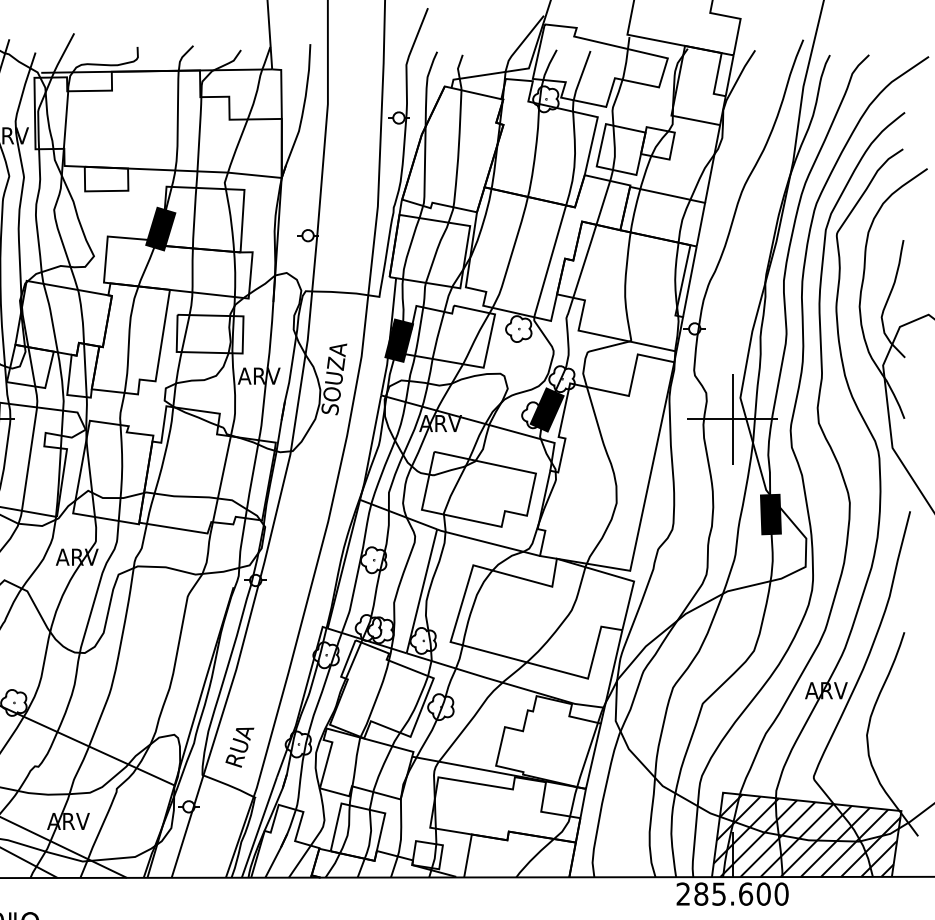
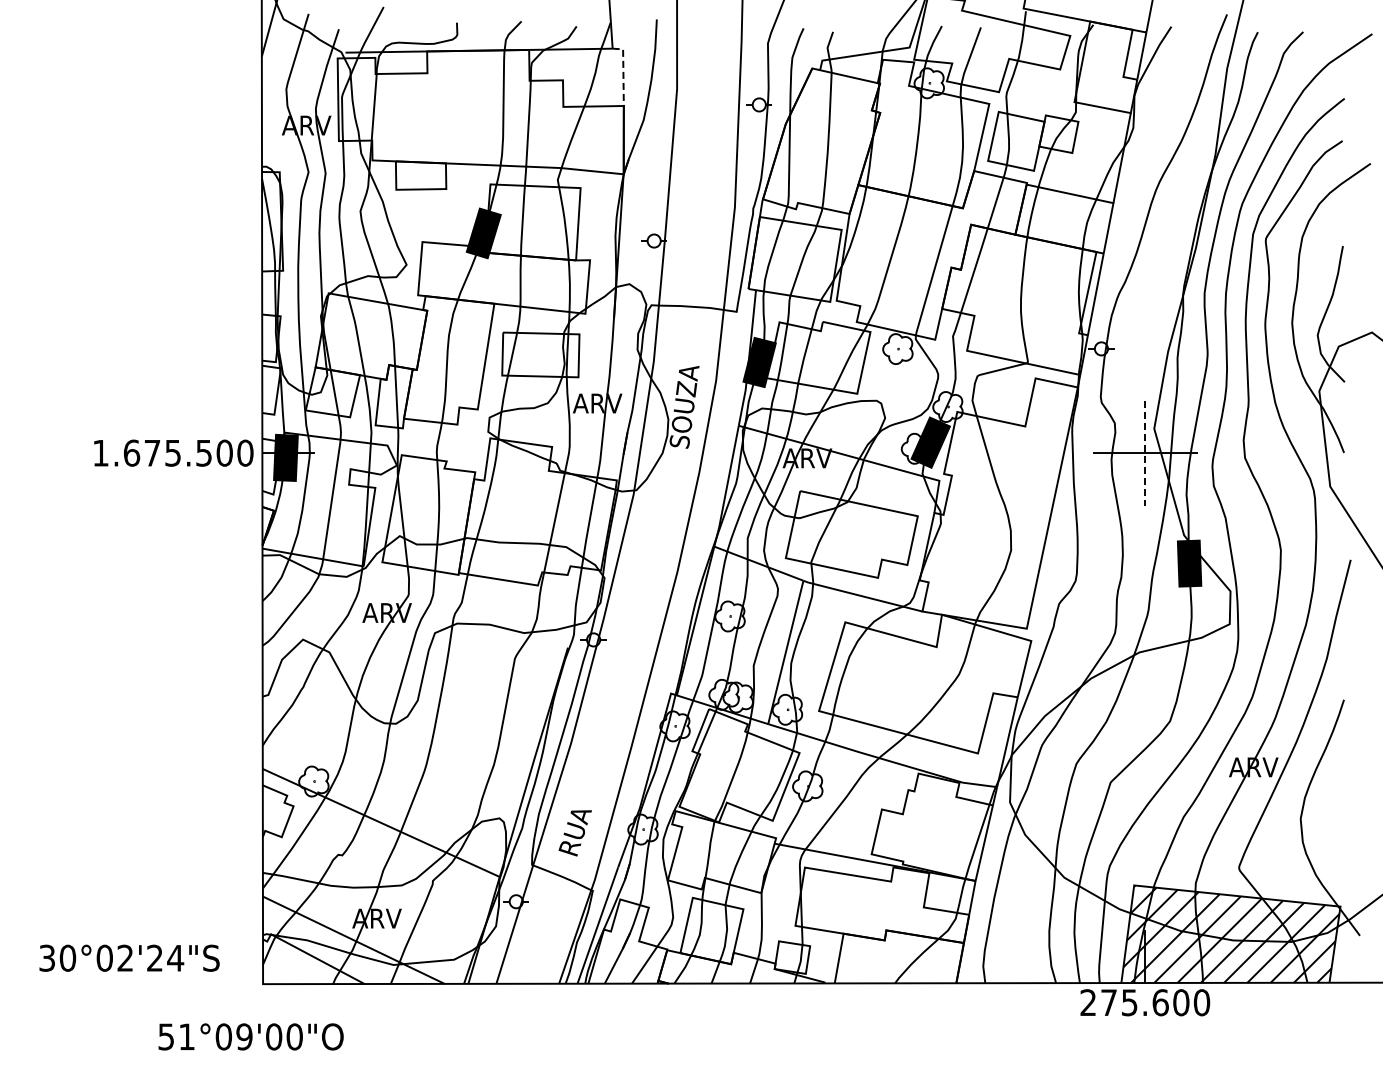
line: (281, 89) -> (623, 72), solid -> dashed
line: (732, 419) -> (1145, 453), solid -> dashed
text: (701, 893) -> (1109, 1002), 285.600 -> 275.600

